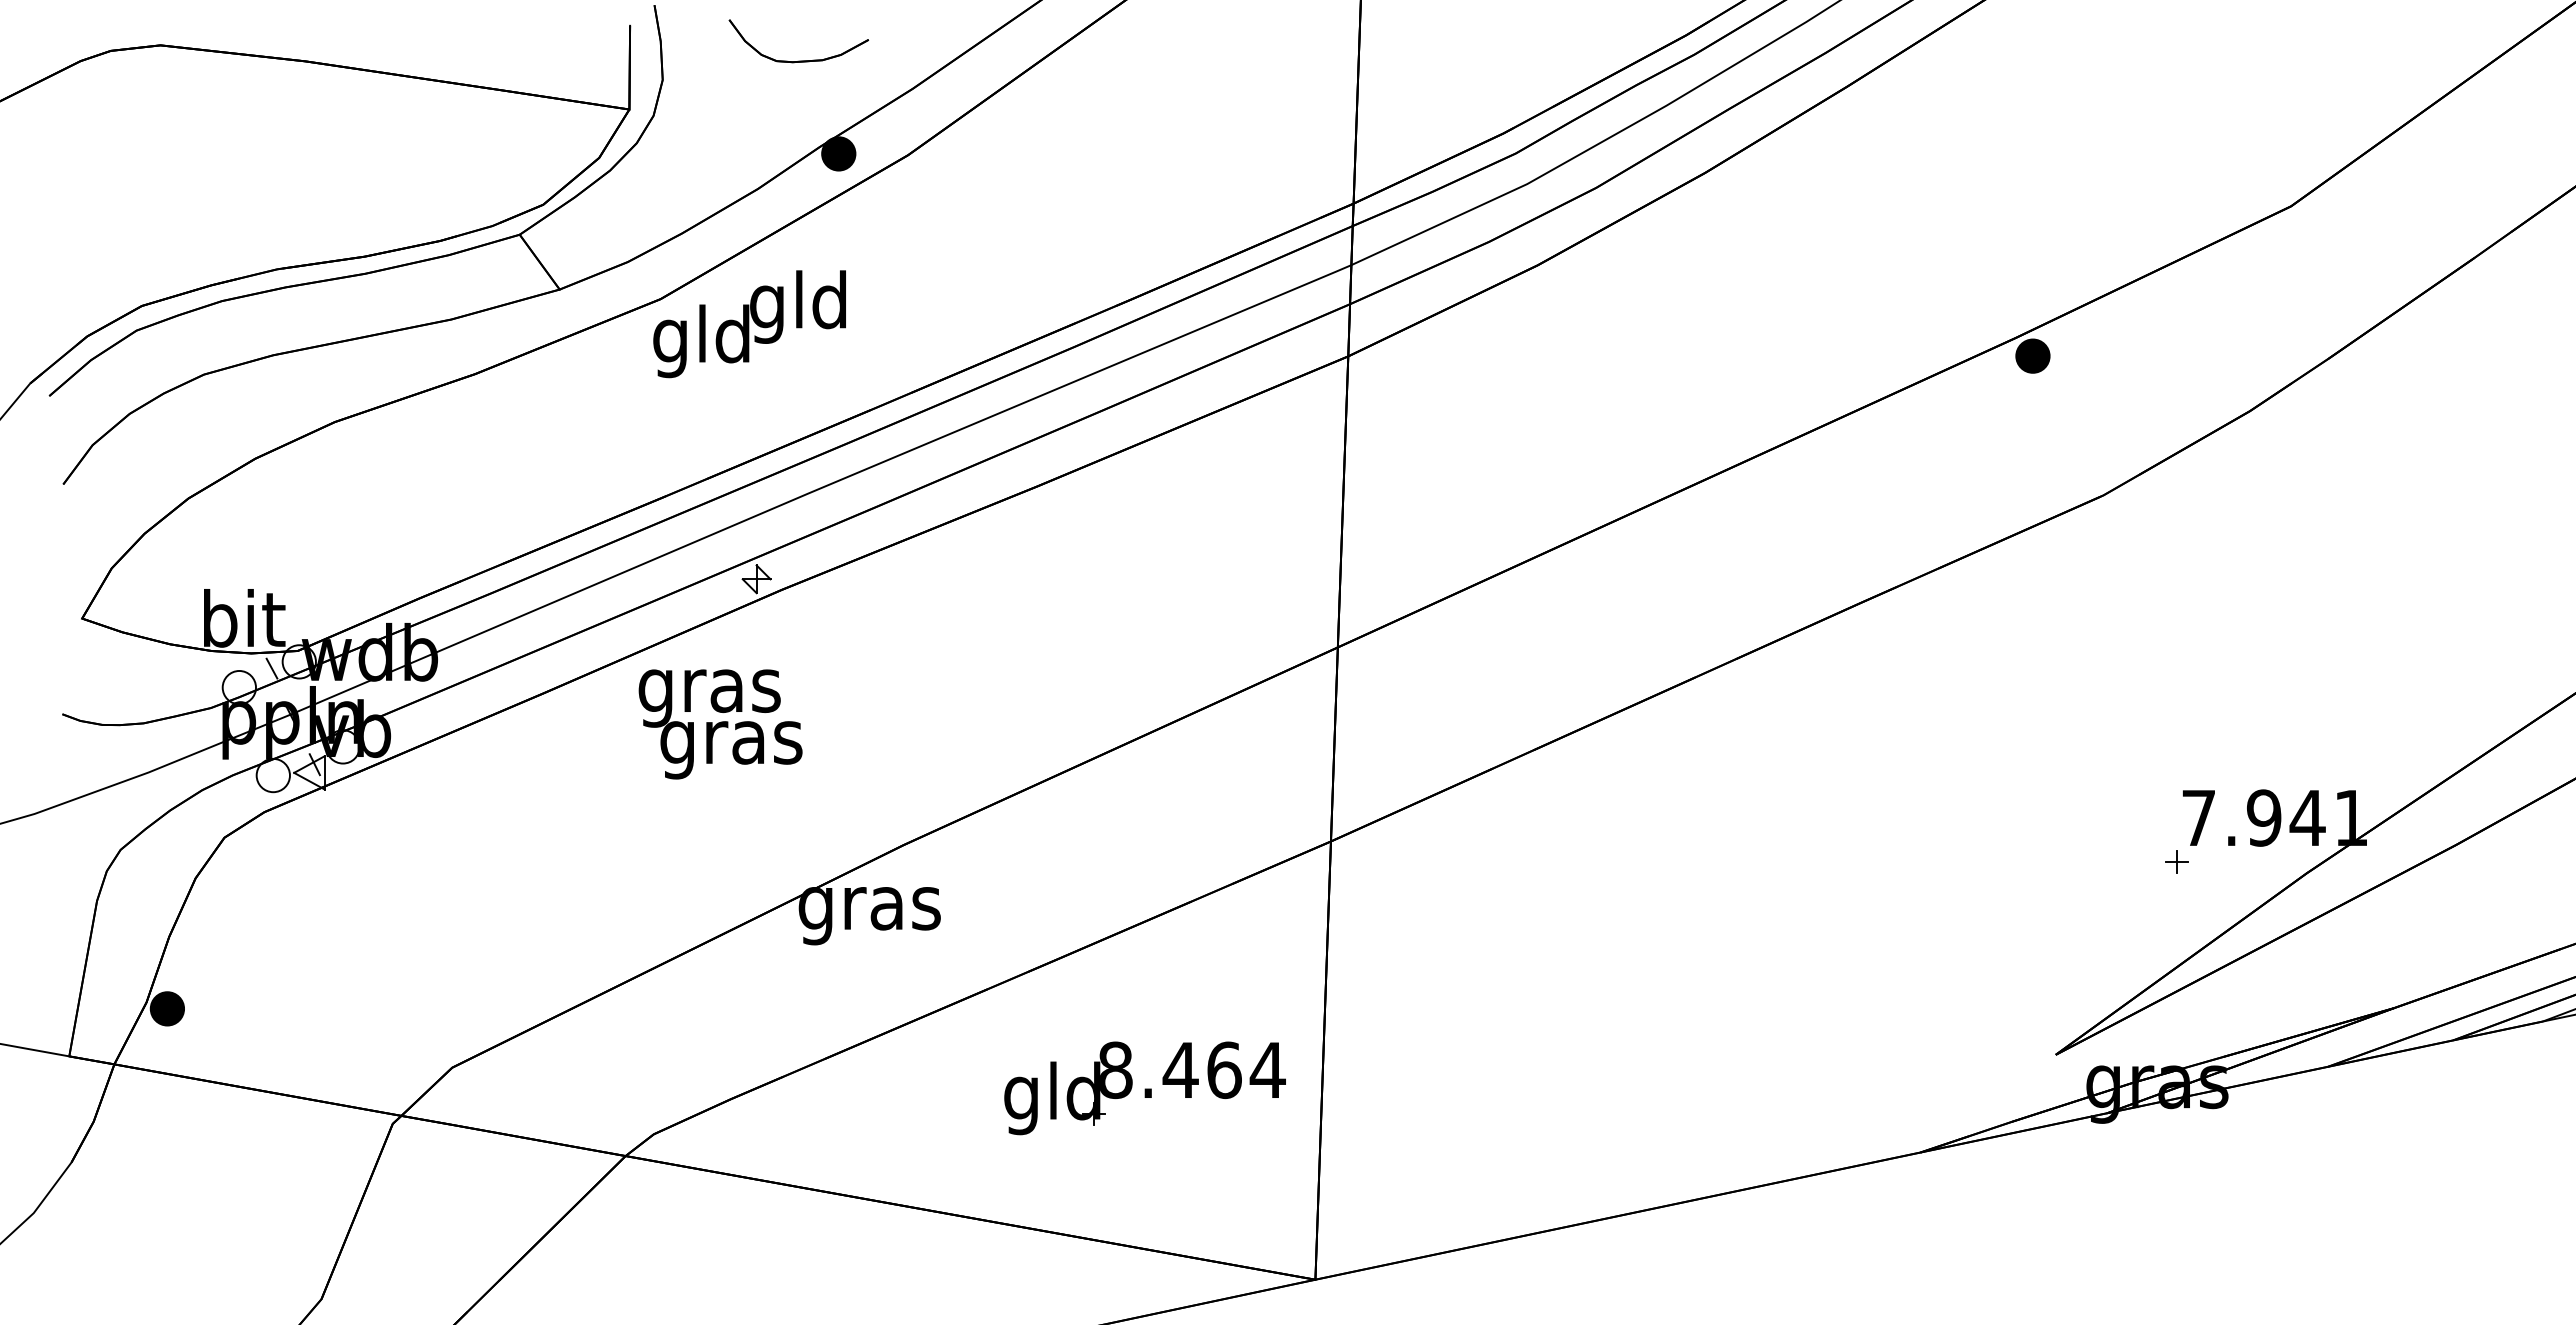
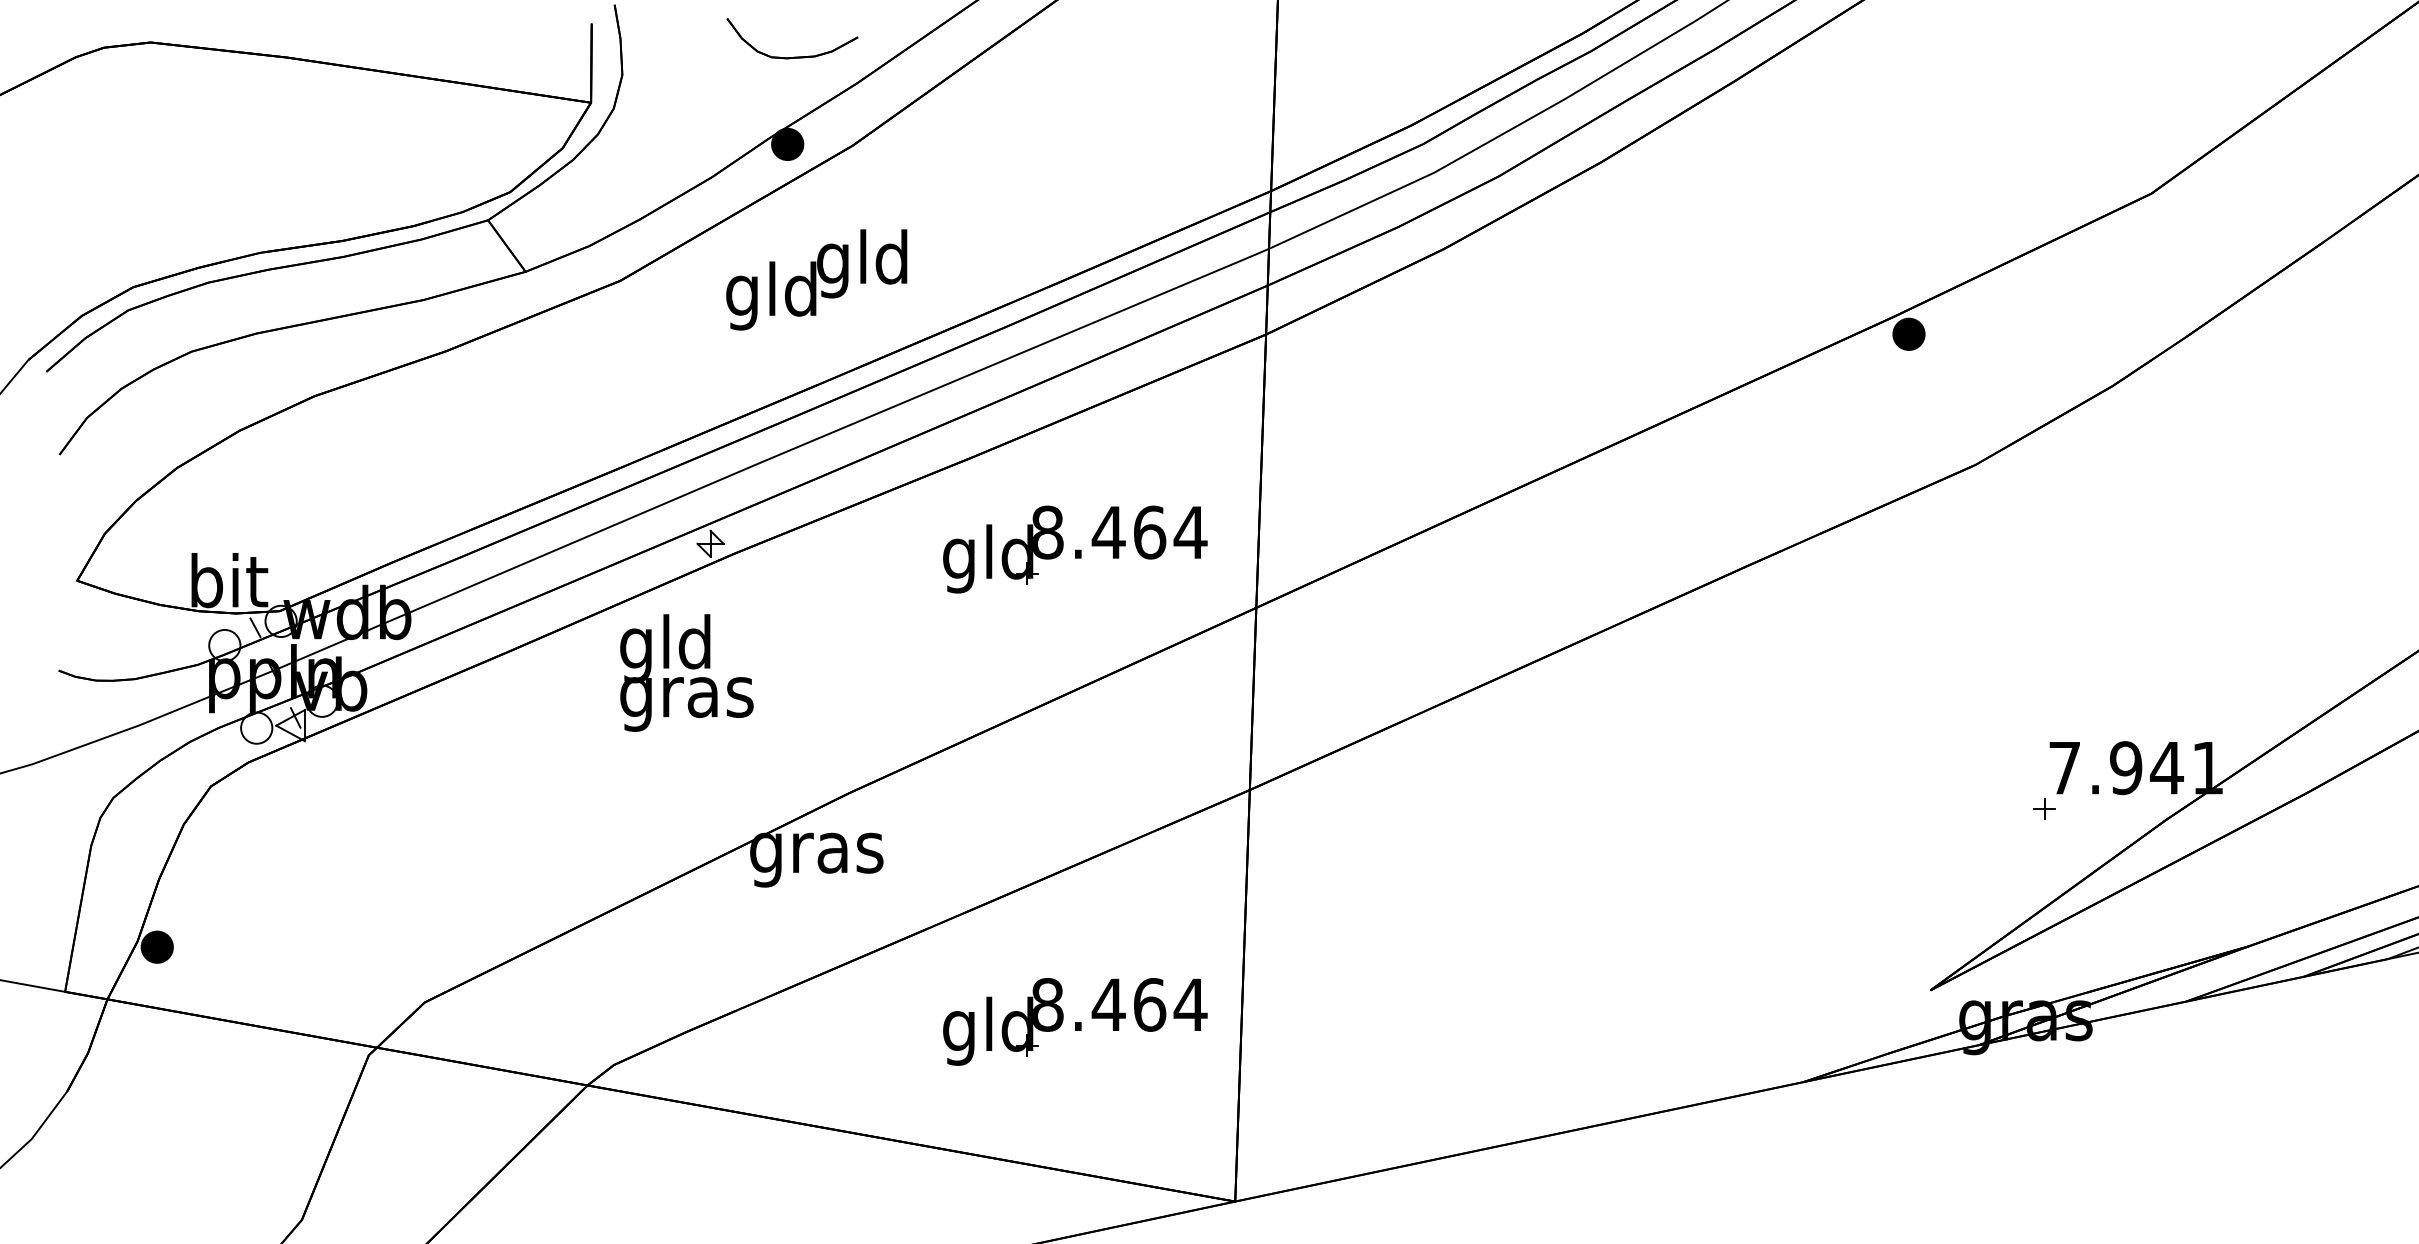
part: (798, 60) -> (792, 56), moved
text: (749, 324) -> (816, 280), moved
part: (1144, 585) -> (1074, 549), added
text: (709, 690) -> (666, 648), gras -> gld

